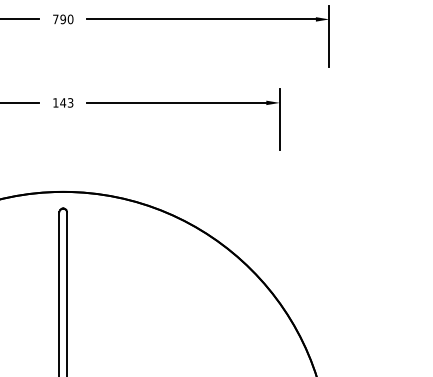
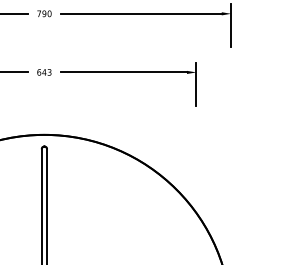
text: (55, 102) -> (38, 72), 143 -> 643

